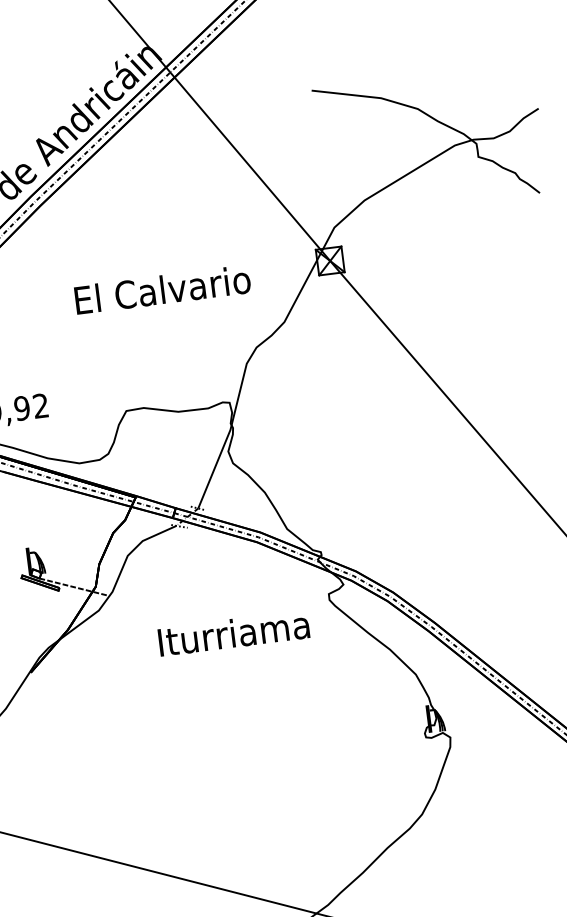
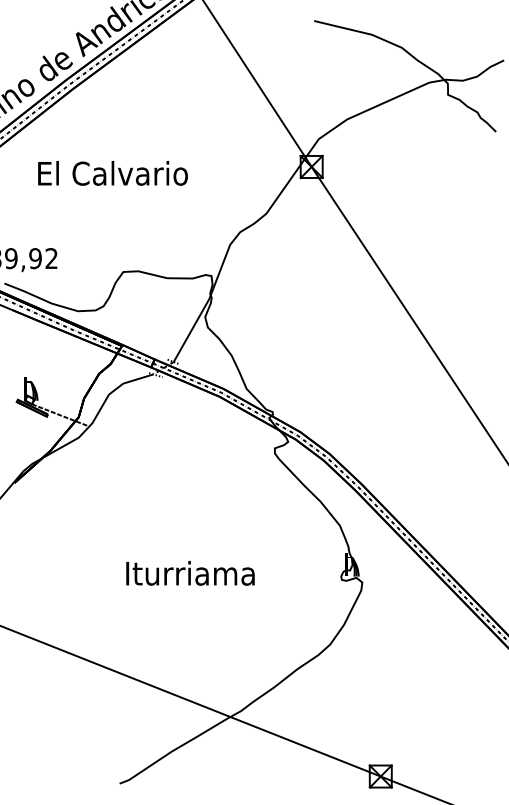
text: (162, 289) -> (112, 173), moved
text: (233, 633) -> (190, 573), moved

